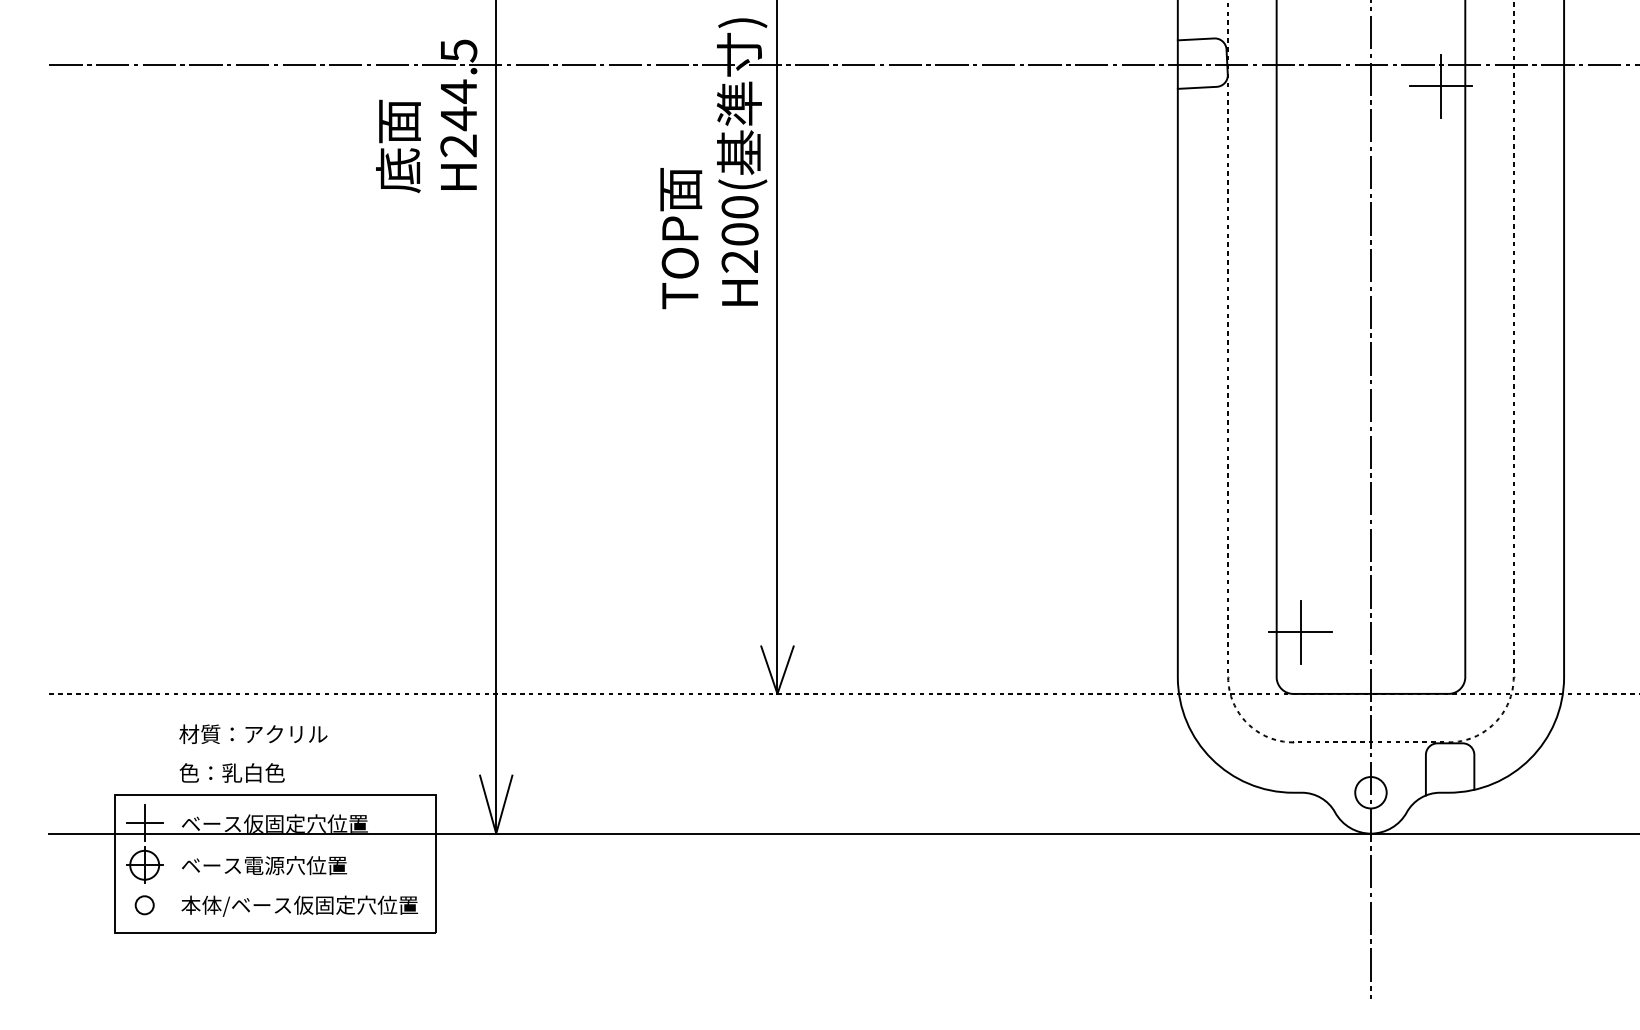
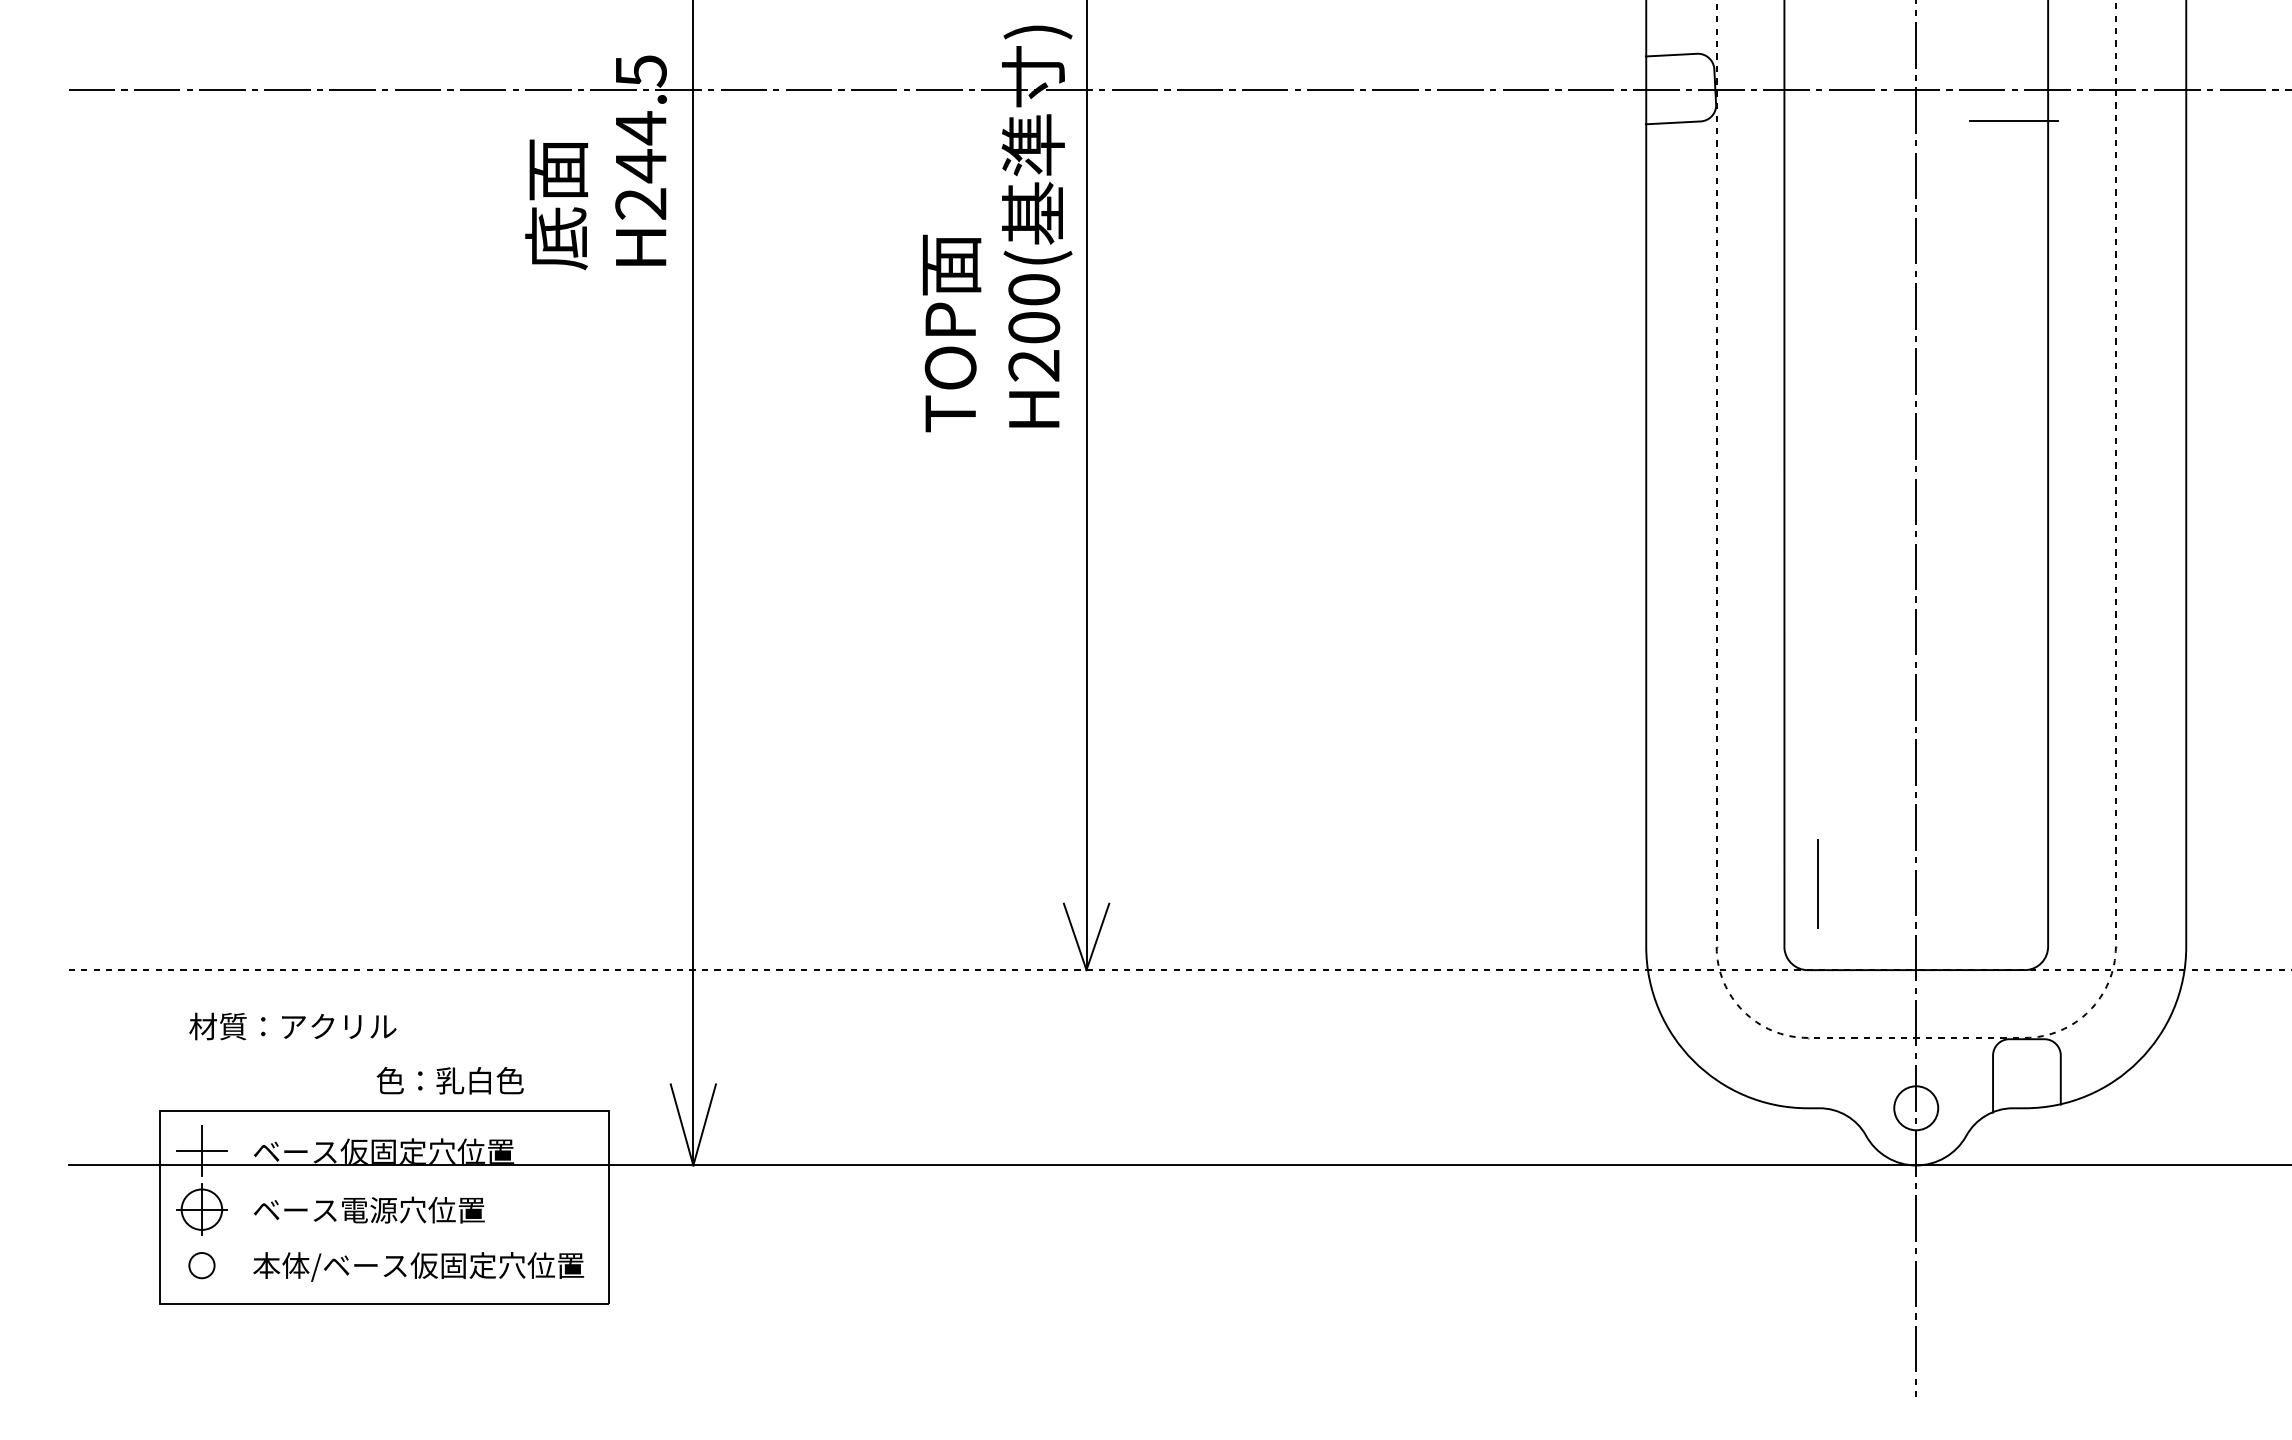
line: (1441, 86) -> (2014, 120), removed
line: (1301, 632) -> (1818, 884), removed
text: (253, 734) -> (292, 1026), moved
text: (231, 772) -> (449, 1080), moved

